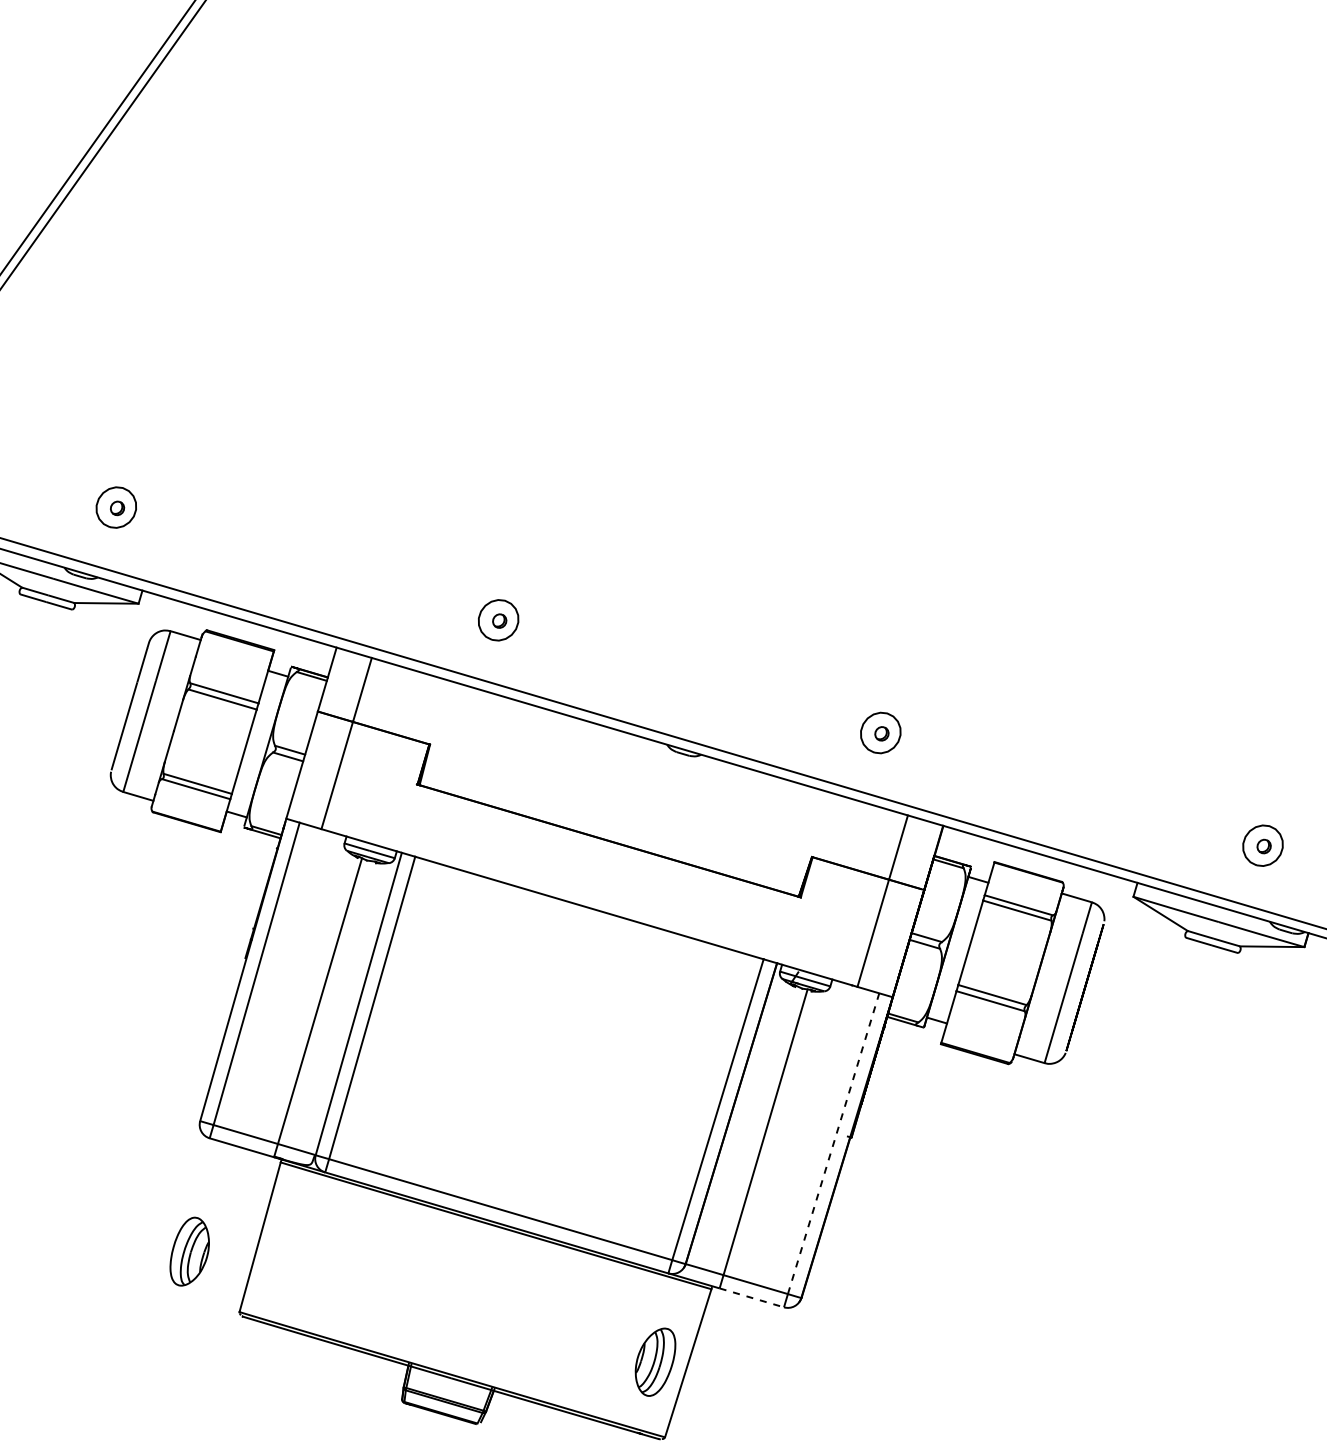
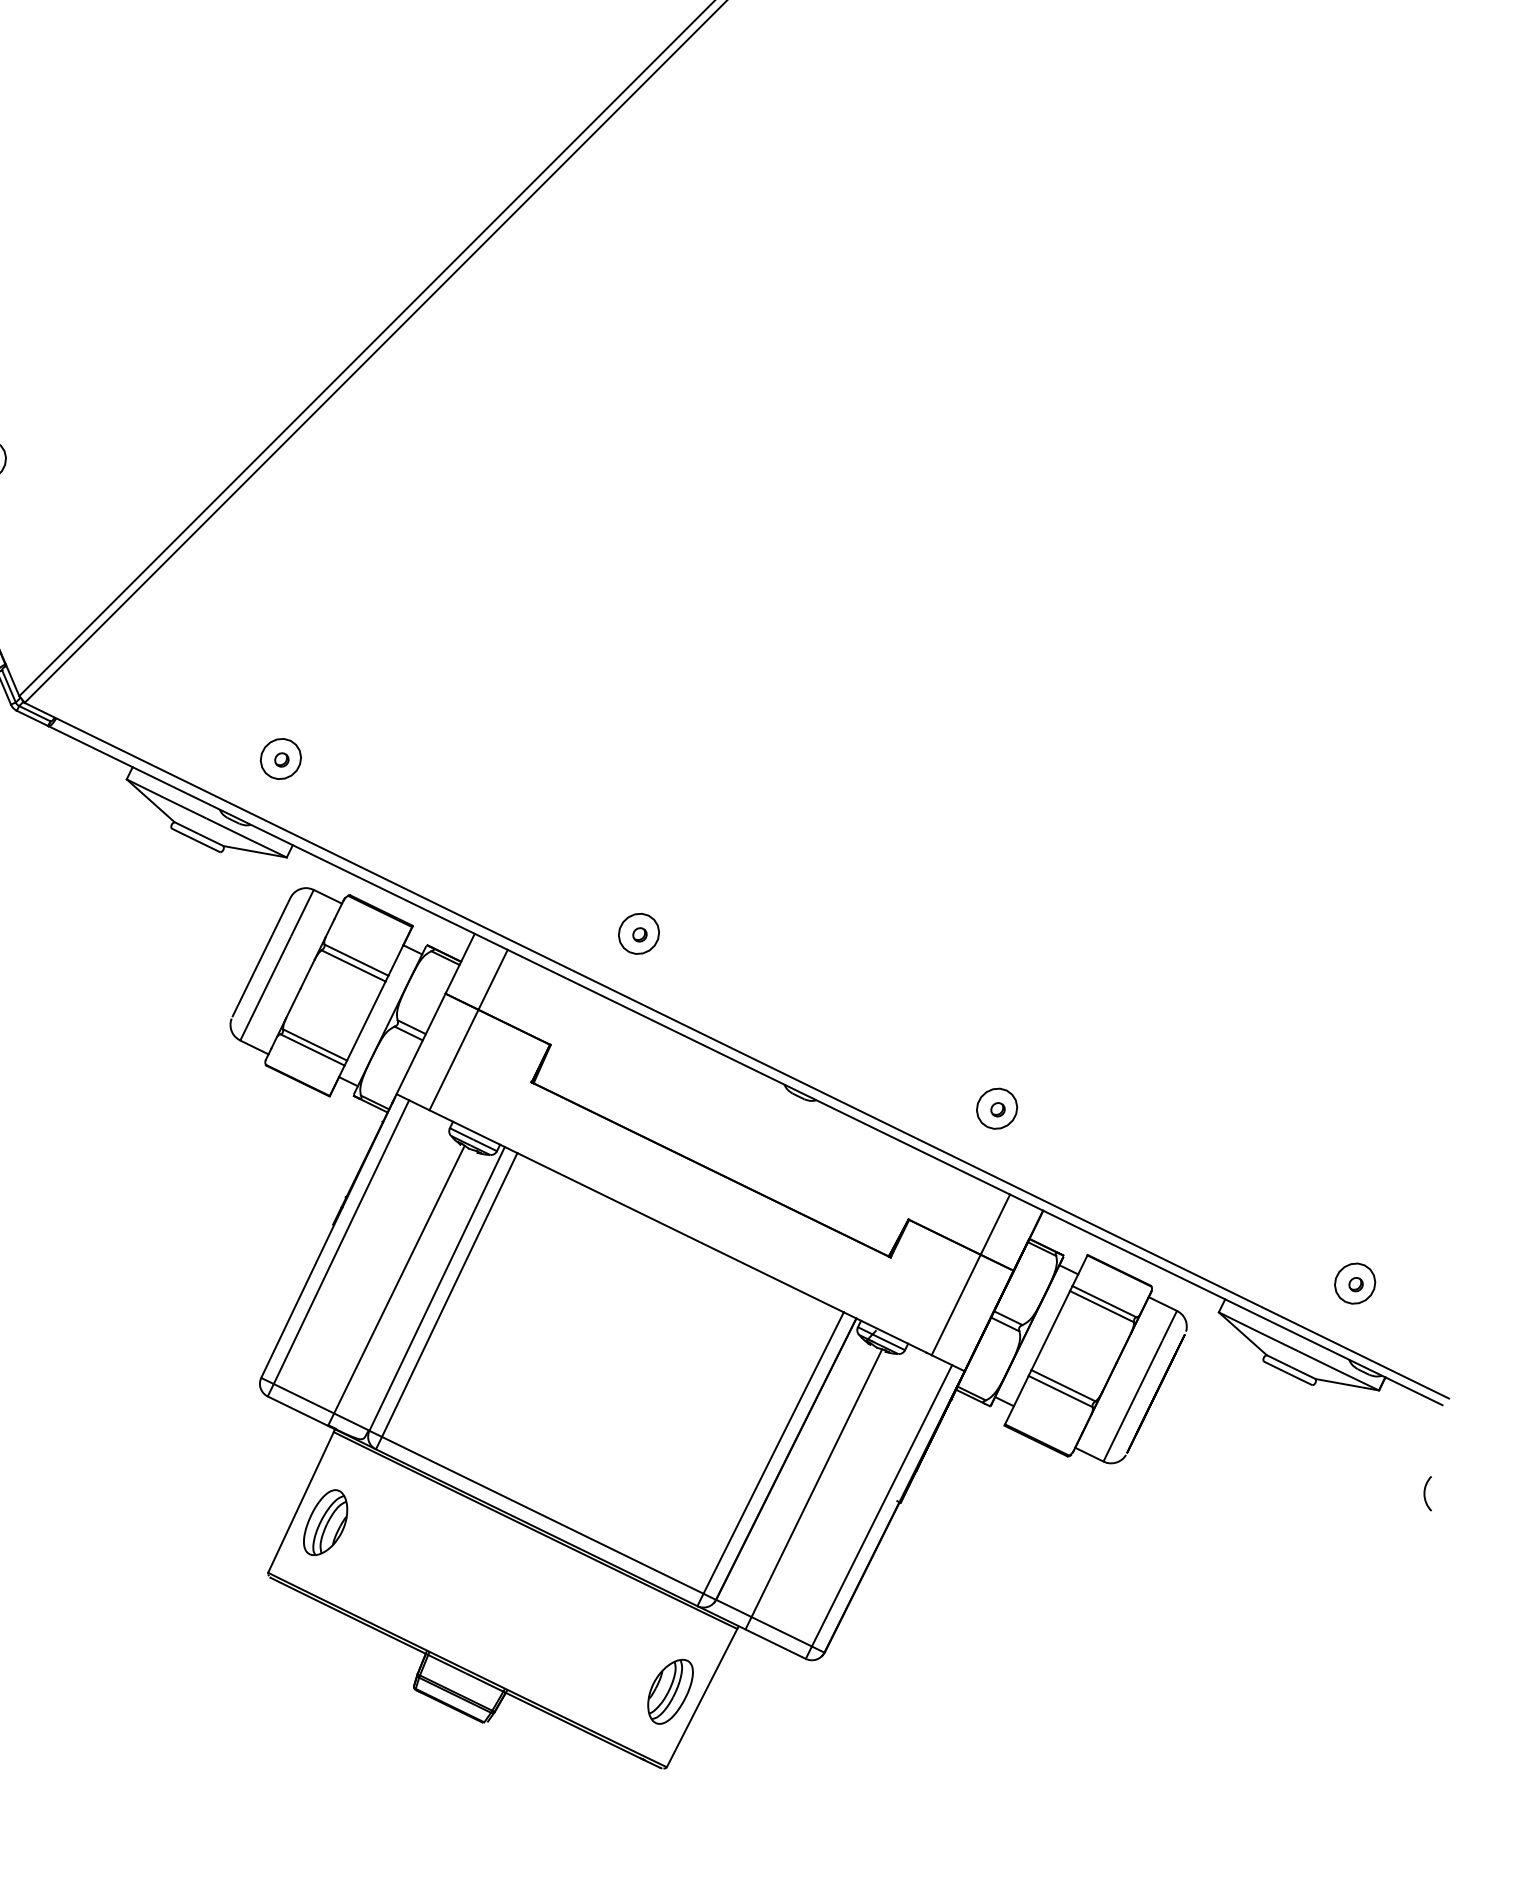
line: (834, 1143) -> (882, 1505), dashed -> solid
part: (189, 1251) -> (325, 1522), moved
line: (751, 1298) -> (775, 1644), dashed -> solid

